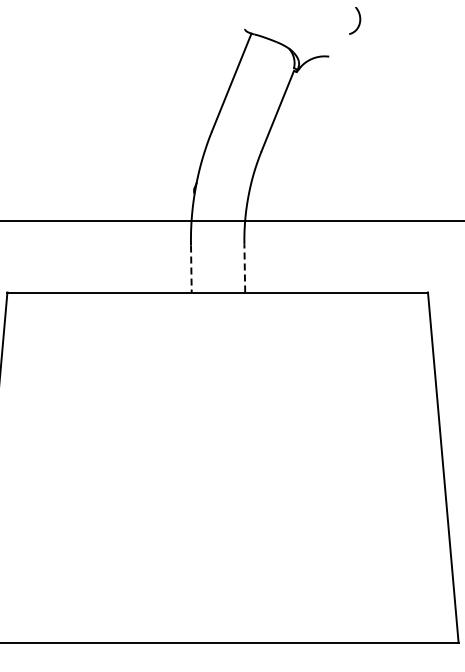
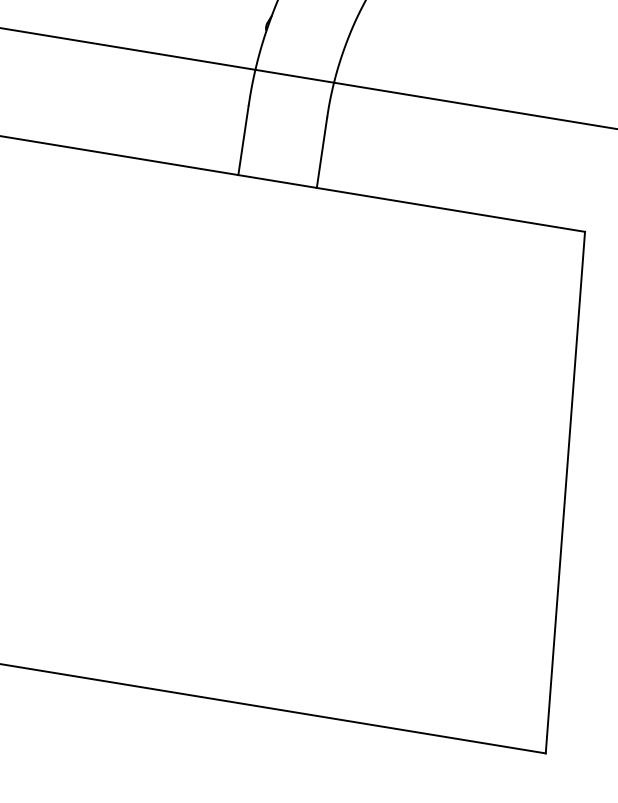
line: (244, 268) -> (321, 152), dashed -> solid
line: (191, 269) -> (243, 141), dashed -> solid

